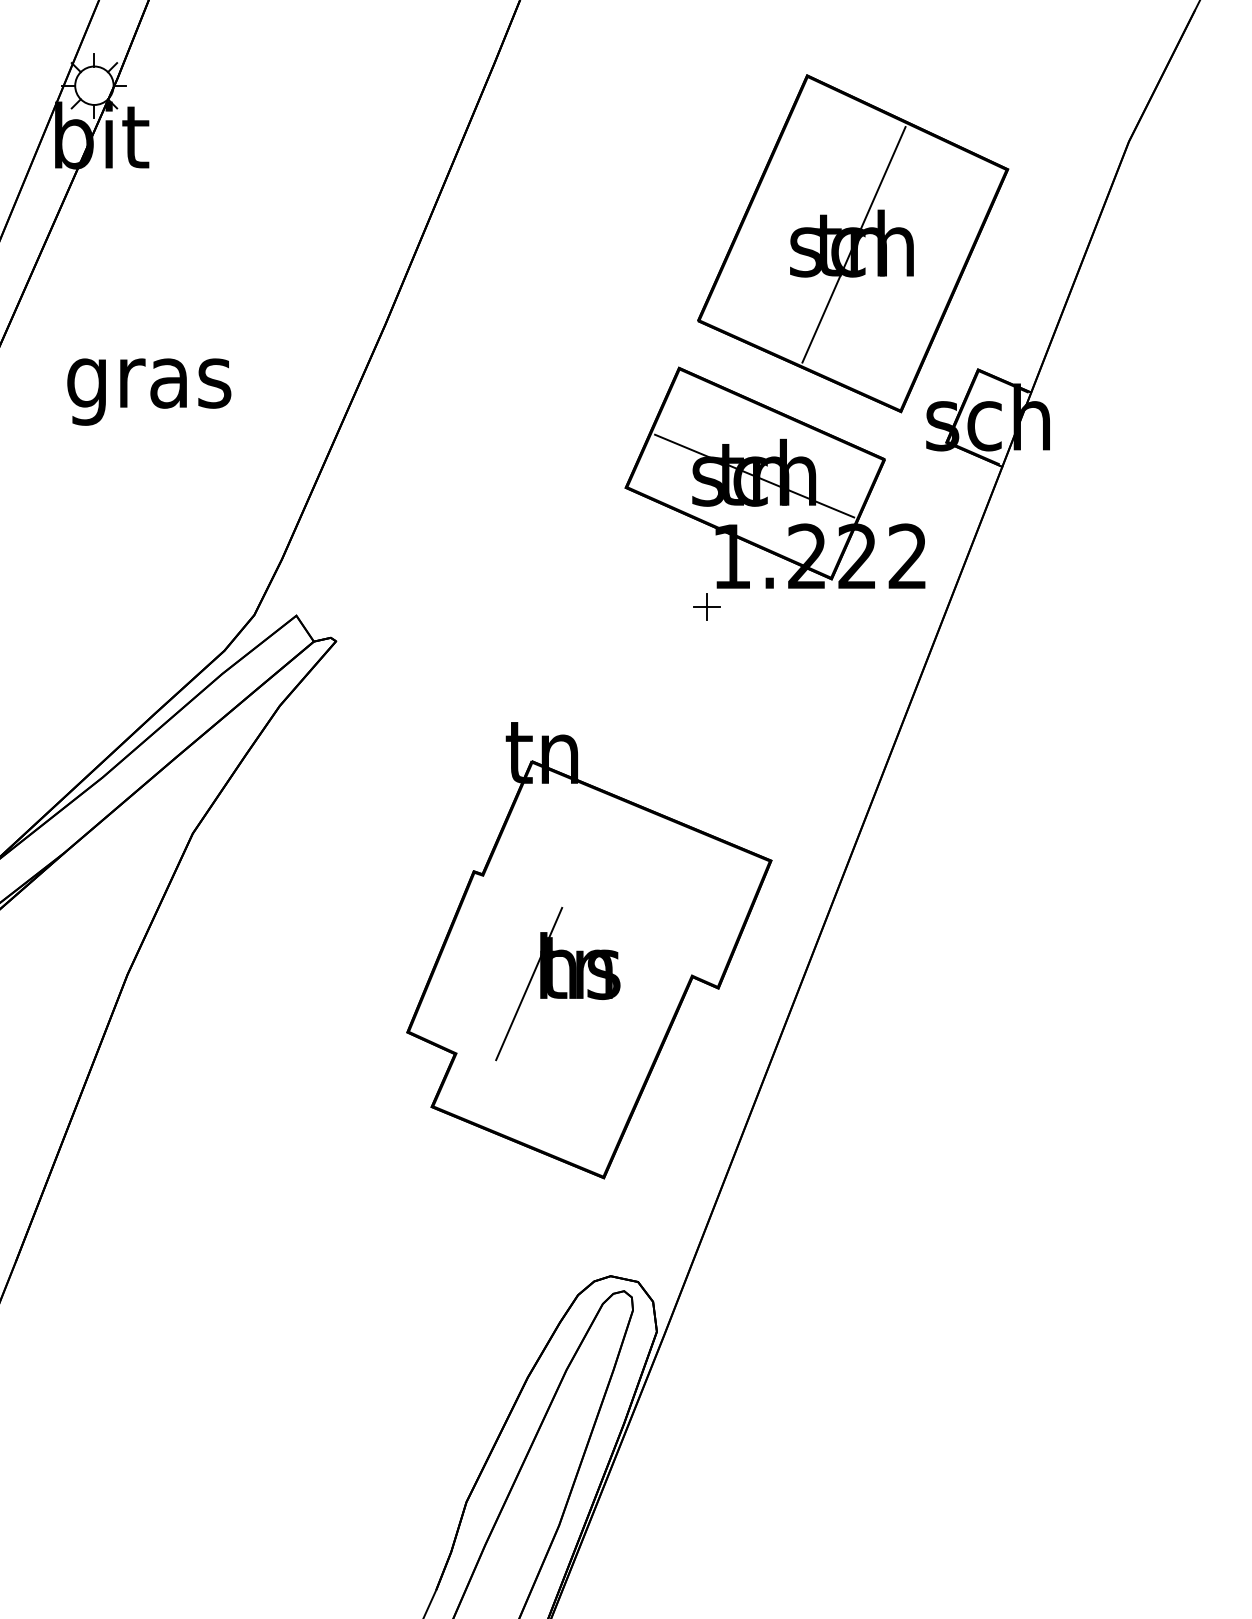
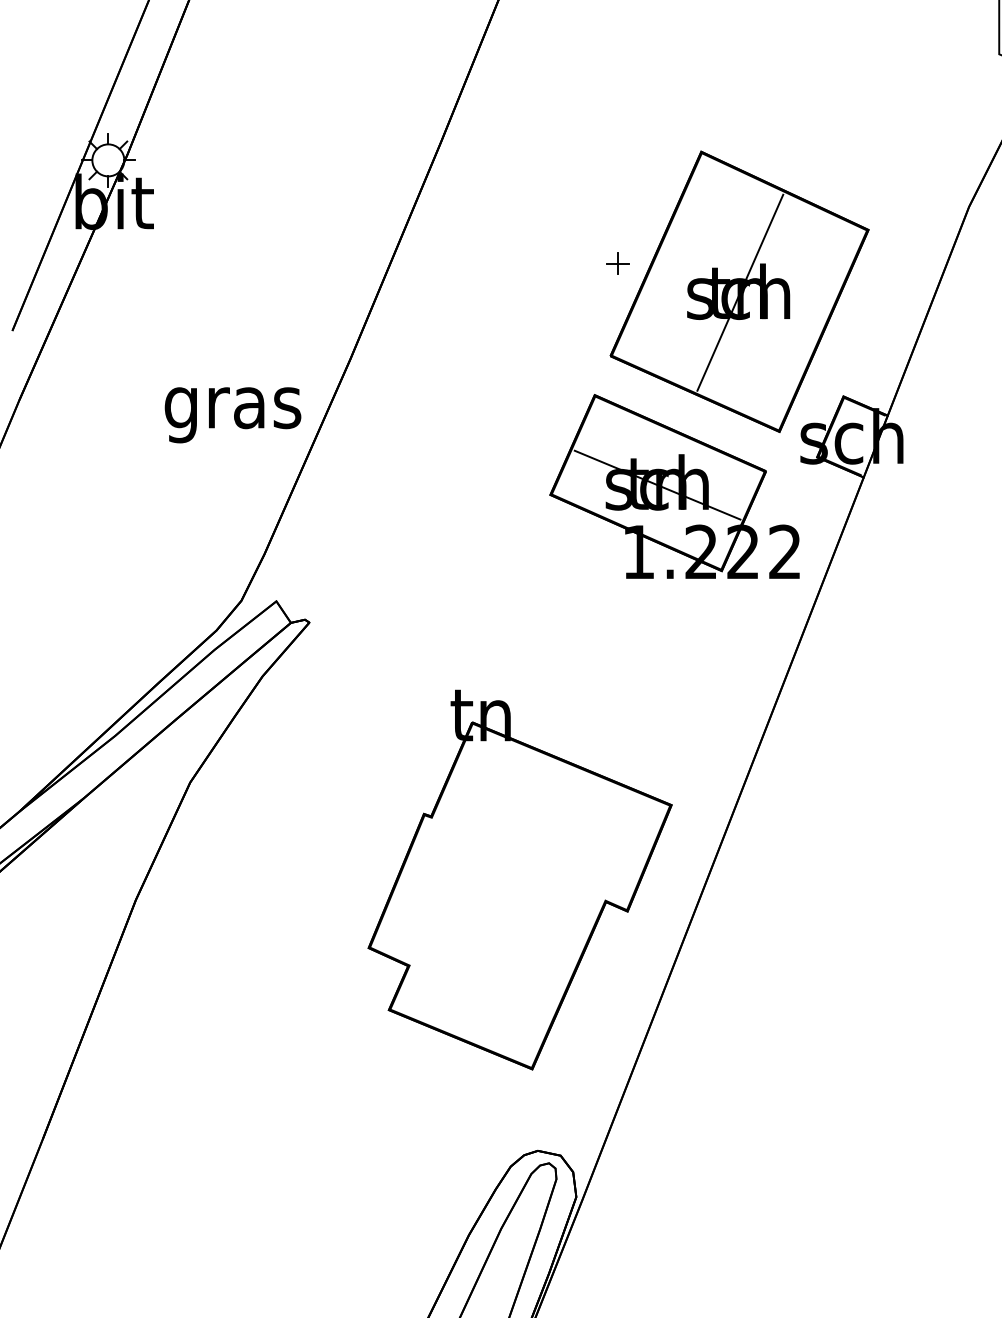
text: (149, 391) -> (233, 414), moved
part: (706, 606) -> (617, 263), moved
part: (557, 984) -> (493, 908), removed

